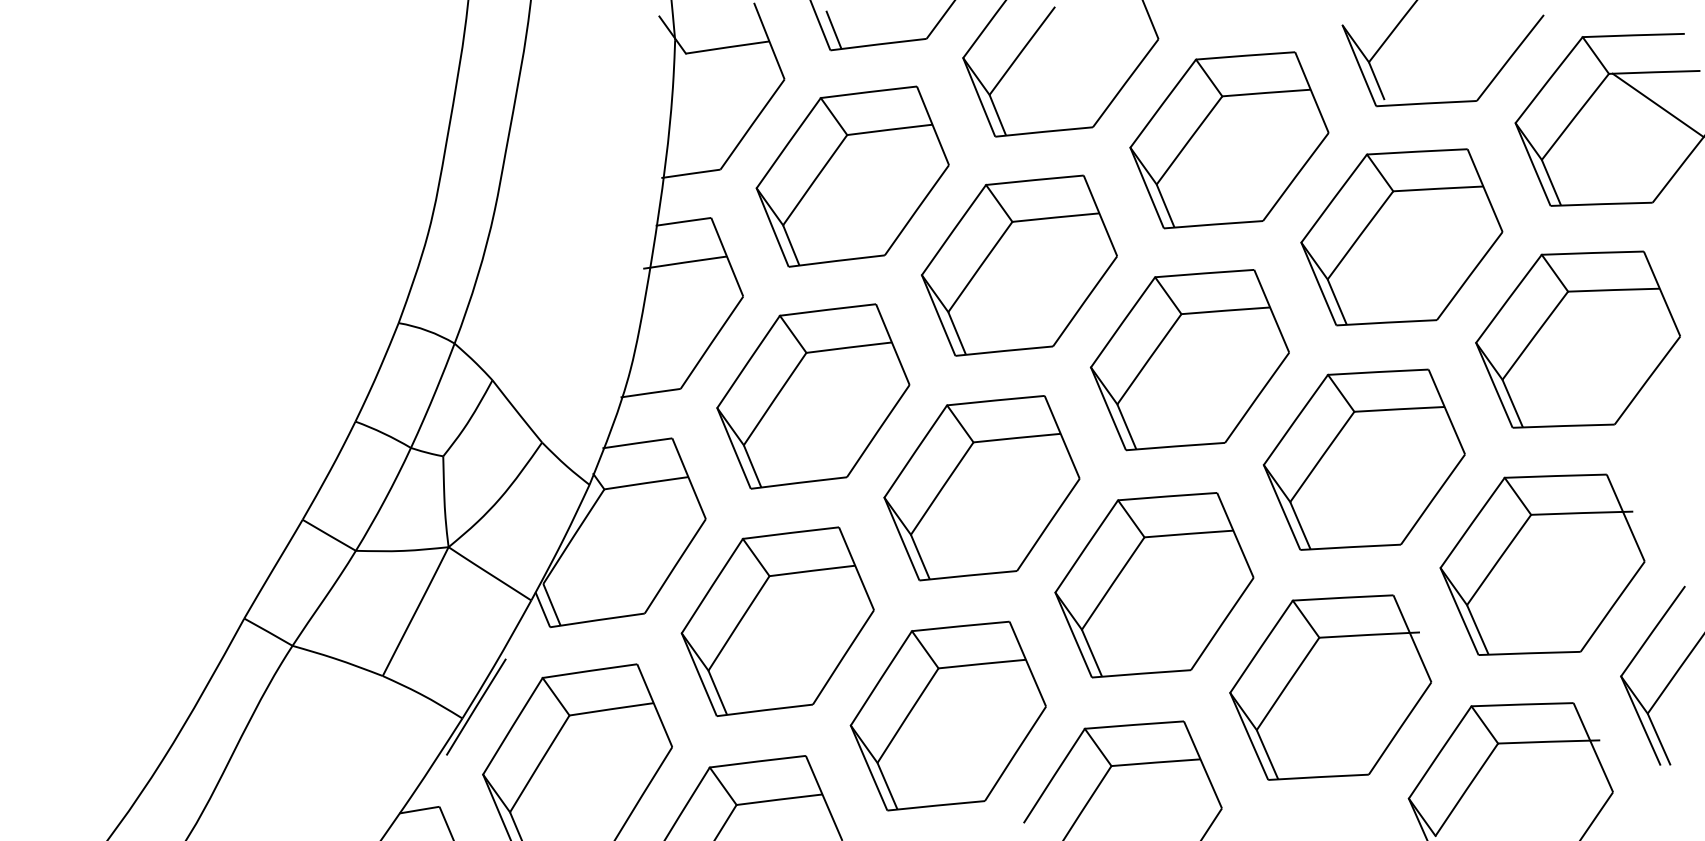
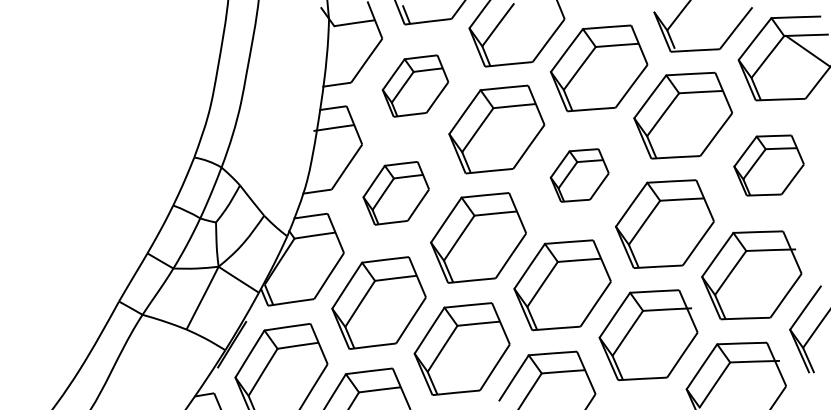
part: (852, 175) -> (415, 85), size x0.7
part: (1576, 339) -> (768, 165), size x0.7
part: (1188, 359) -> (579, 175), size x0.6
part: (811, 396) -> (395, 193), size x0.7

